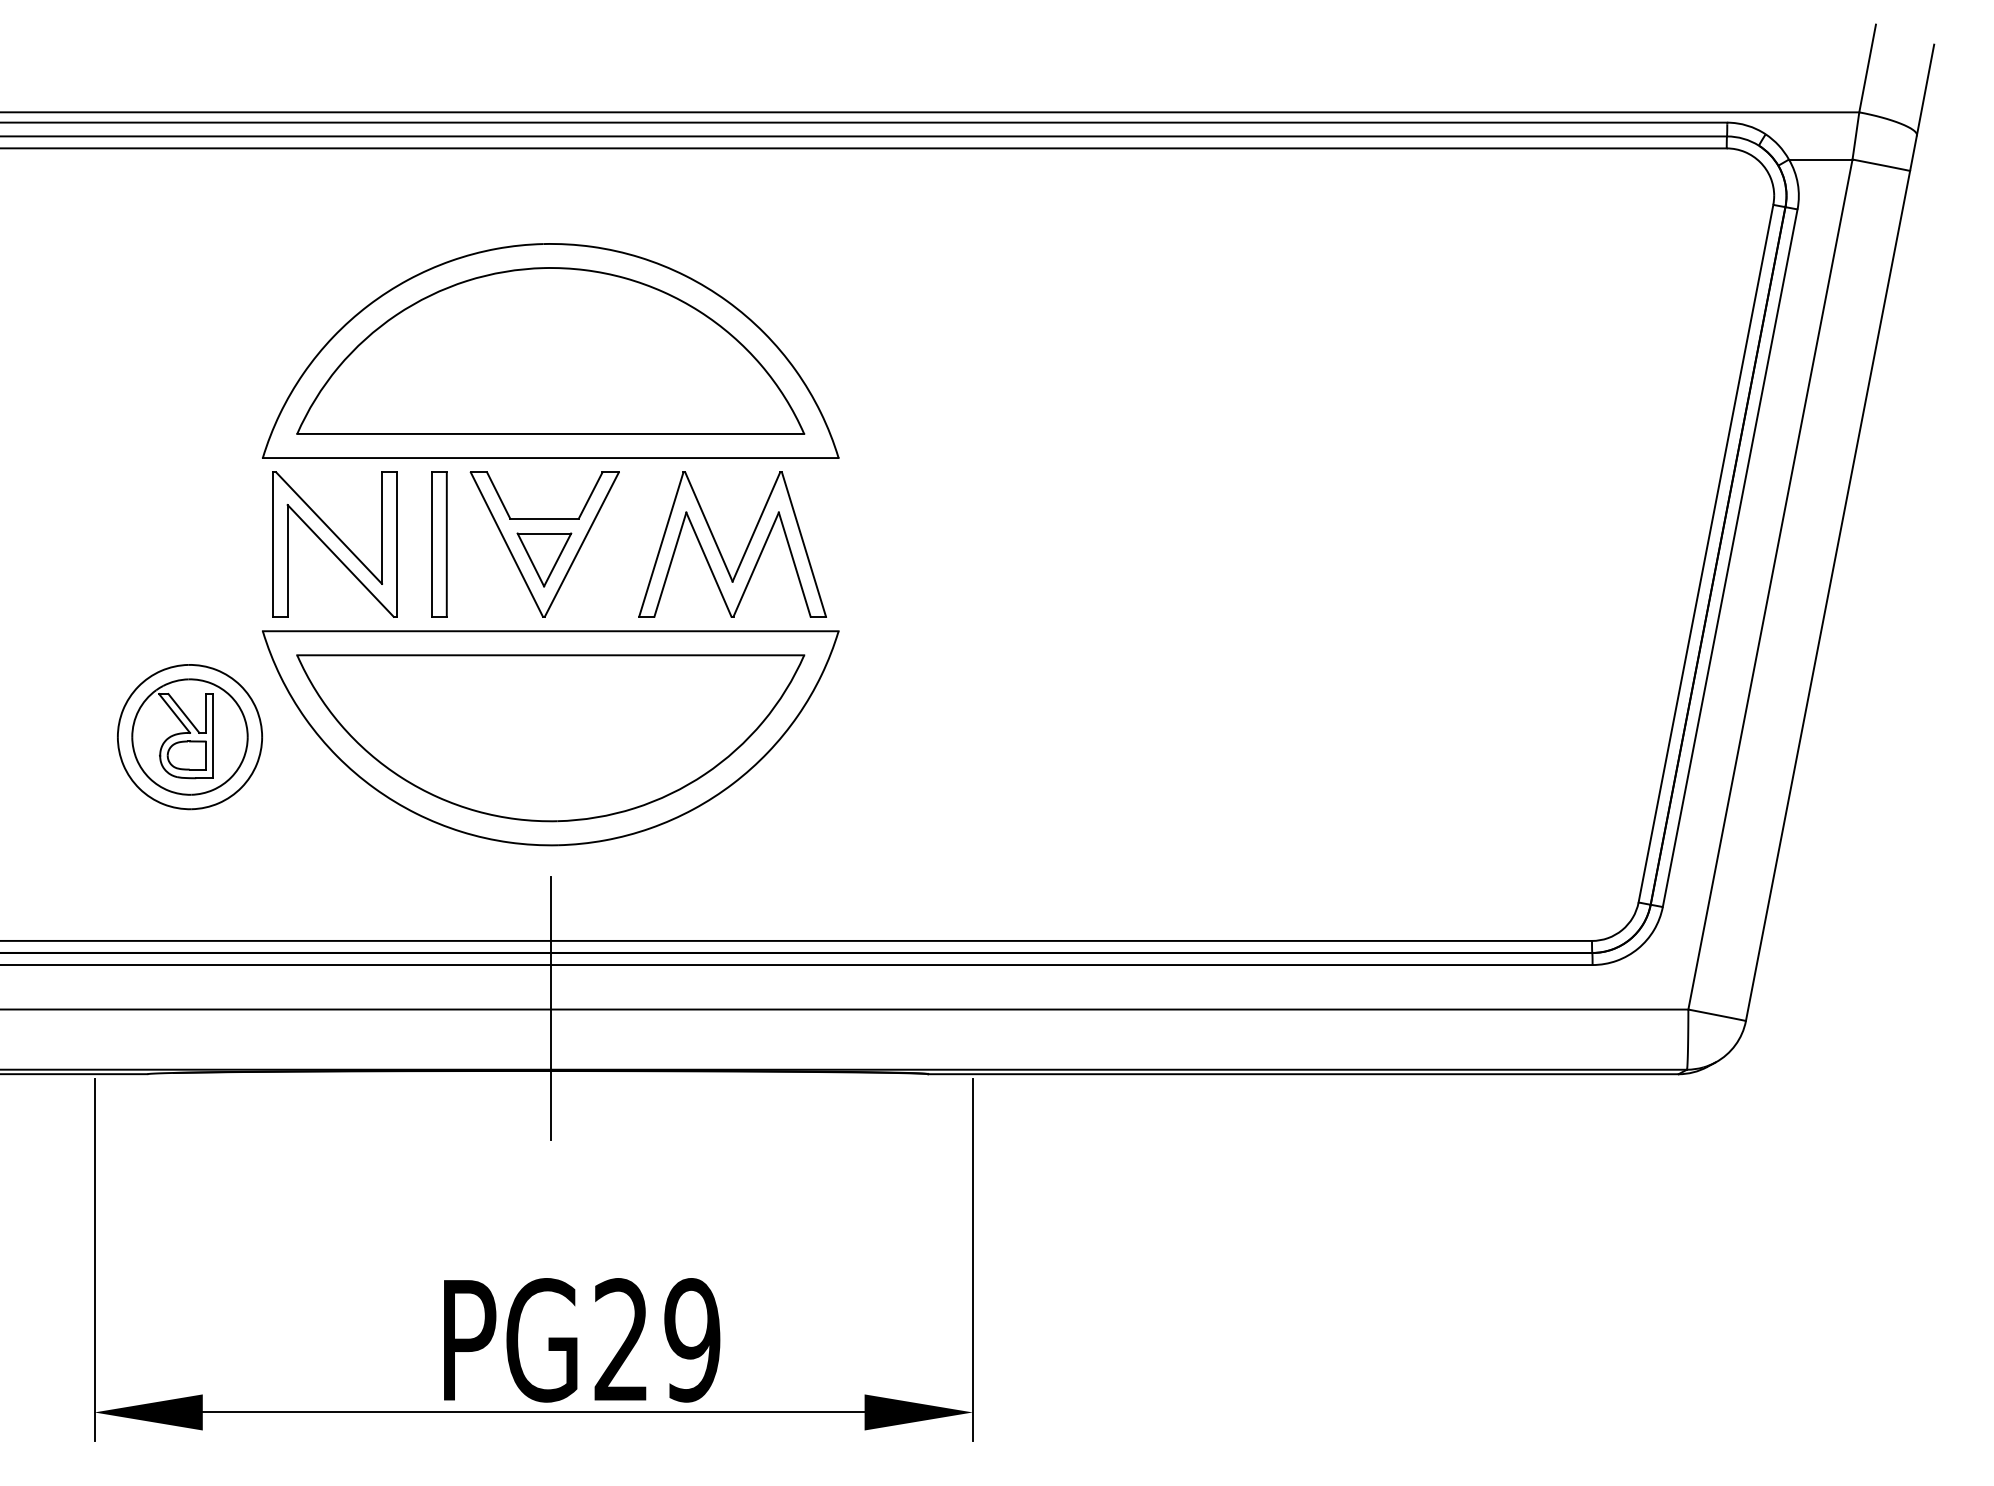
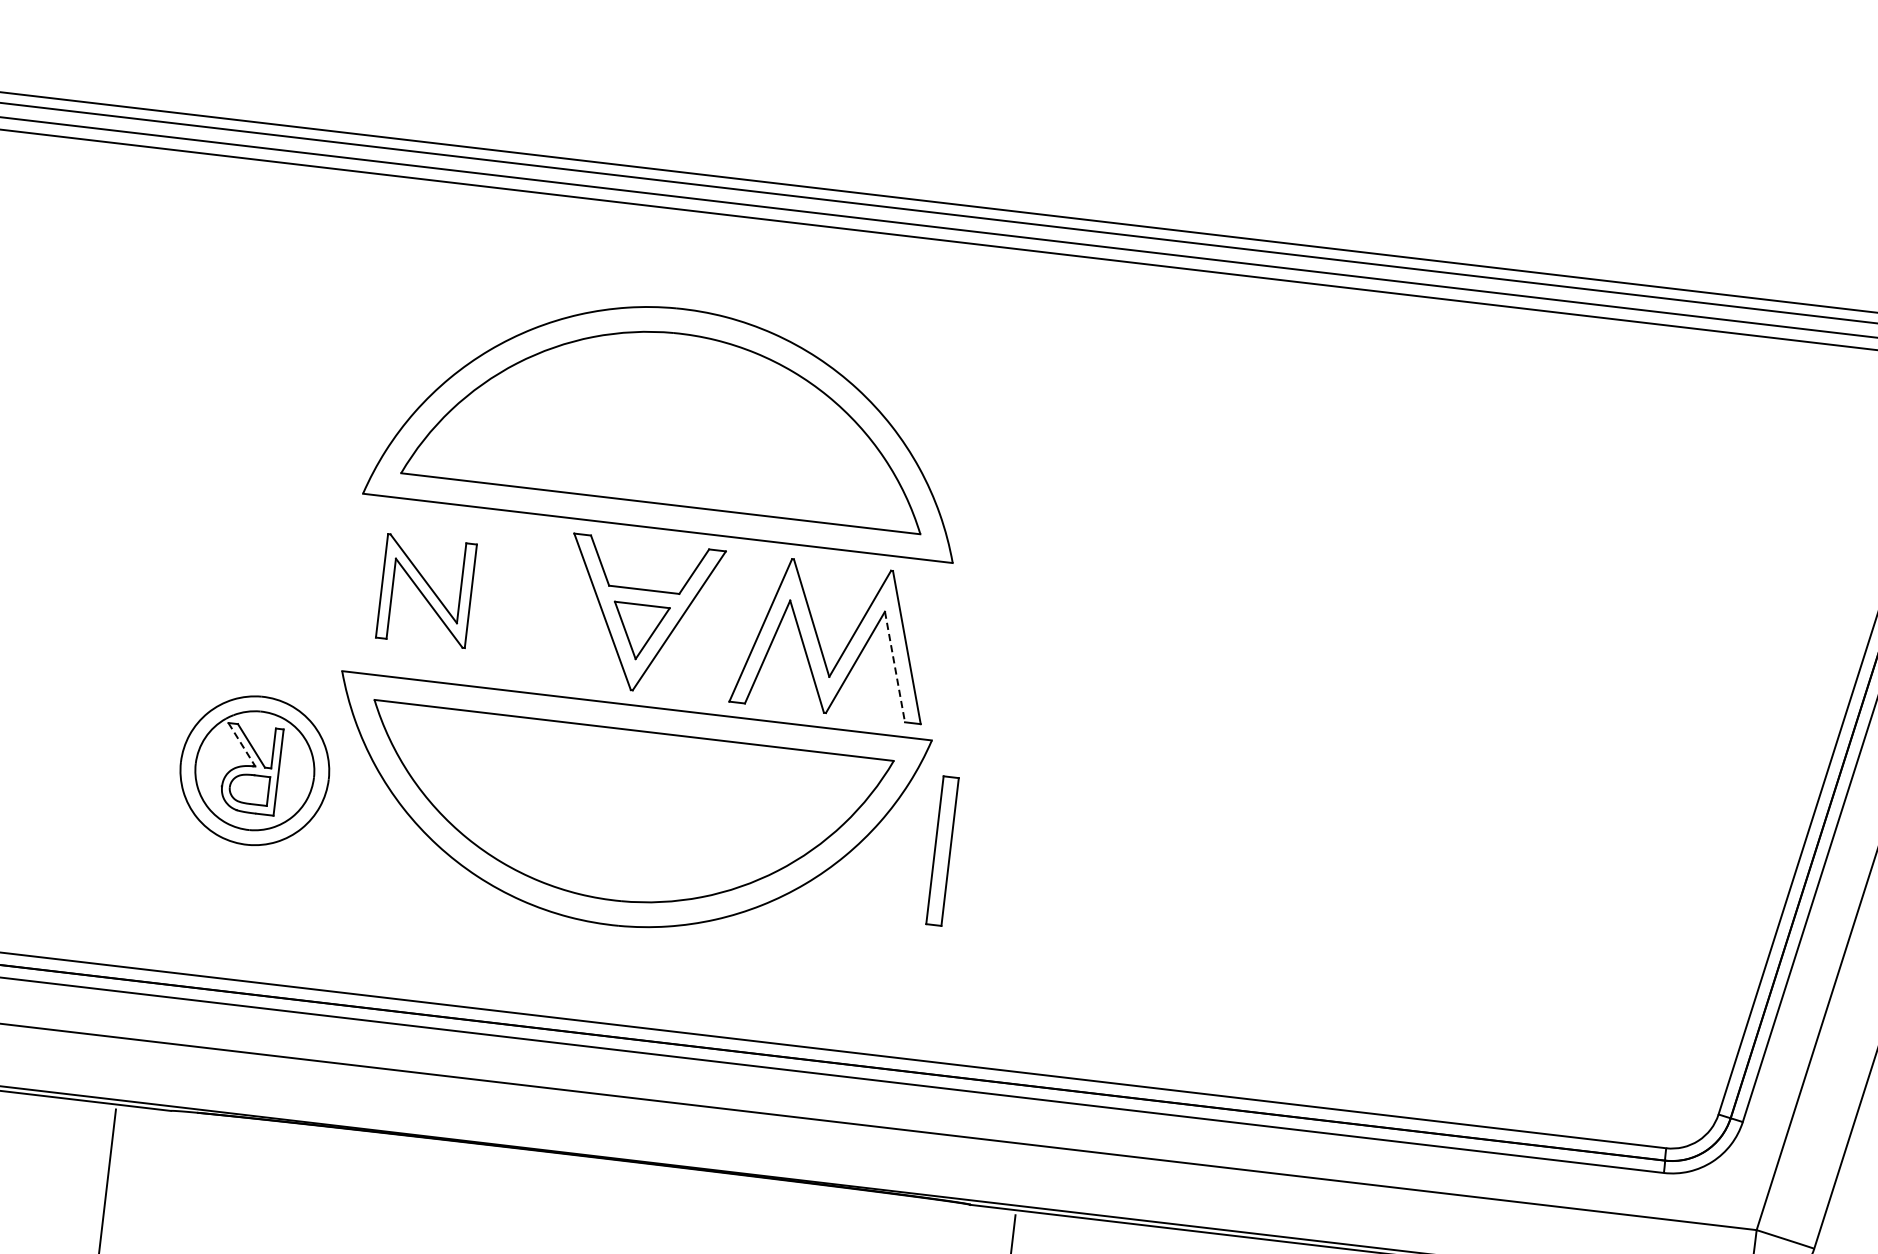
part: (334, 544) -> (426, 590), size x0.7
part: (439, 544) -> (942, 850), moved
line: (794, 564) -> (894, 666), solid -> dashed
line: (174, 713) -> (241, 744), solid -> dashed
line: (550, 1008) -> (591, 1092), removed

